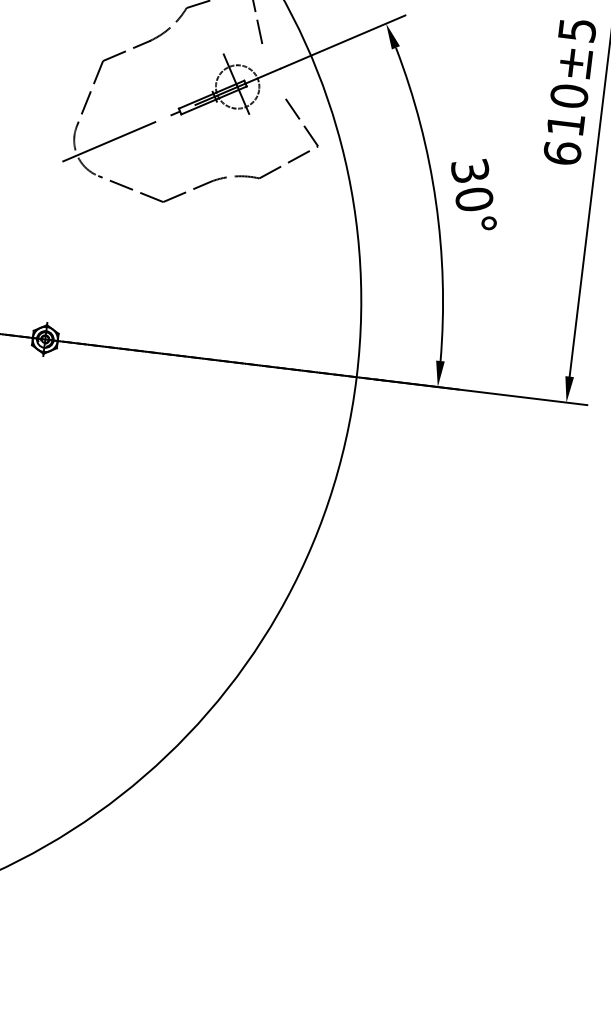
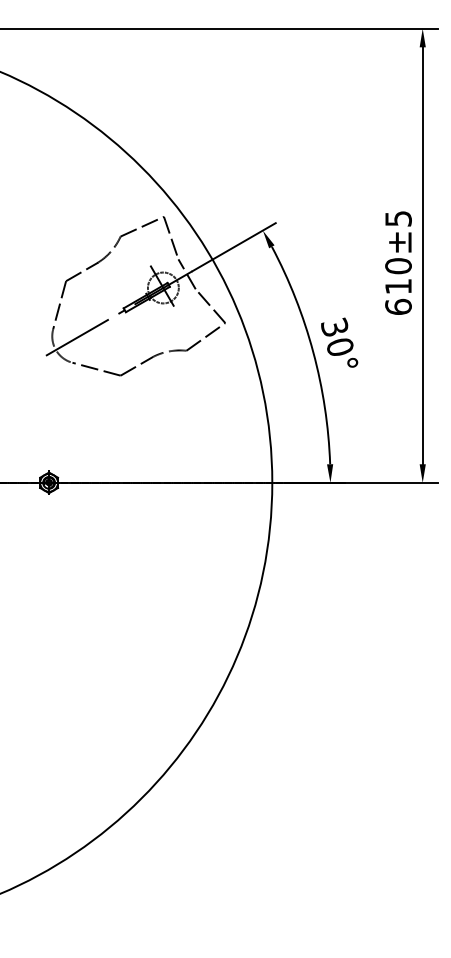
line: (272, 72) -> (186, 274), added

